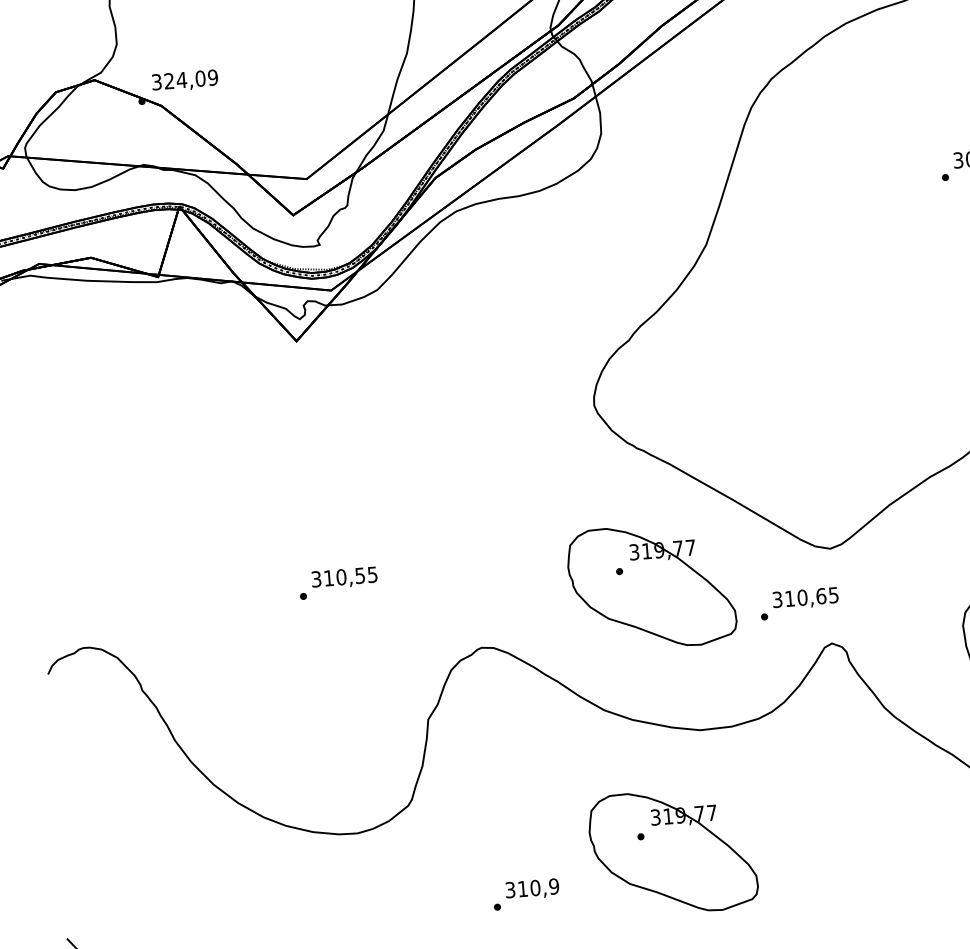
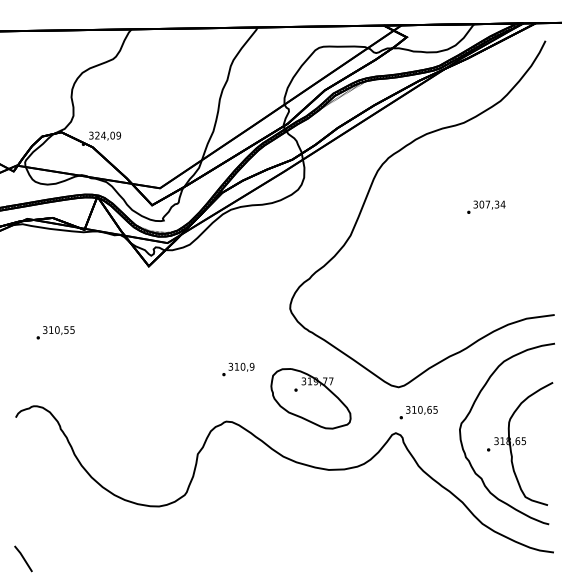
text: (338, 582) -> (55, 332), moved
text: (799, 603) -> (418, 412), moved
part: (672, 851) -> (310, 527), removed
text: (526, 894) -> (238, 369), moved

